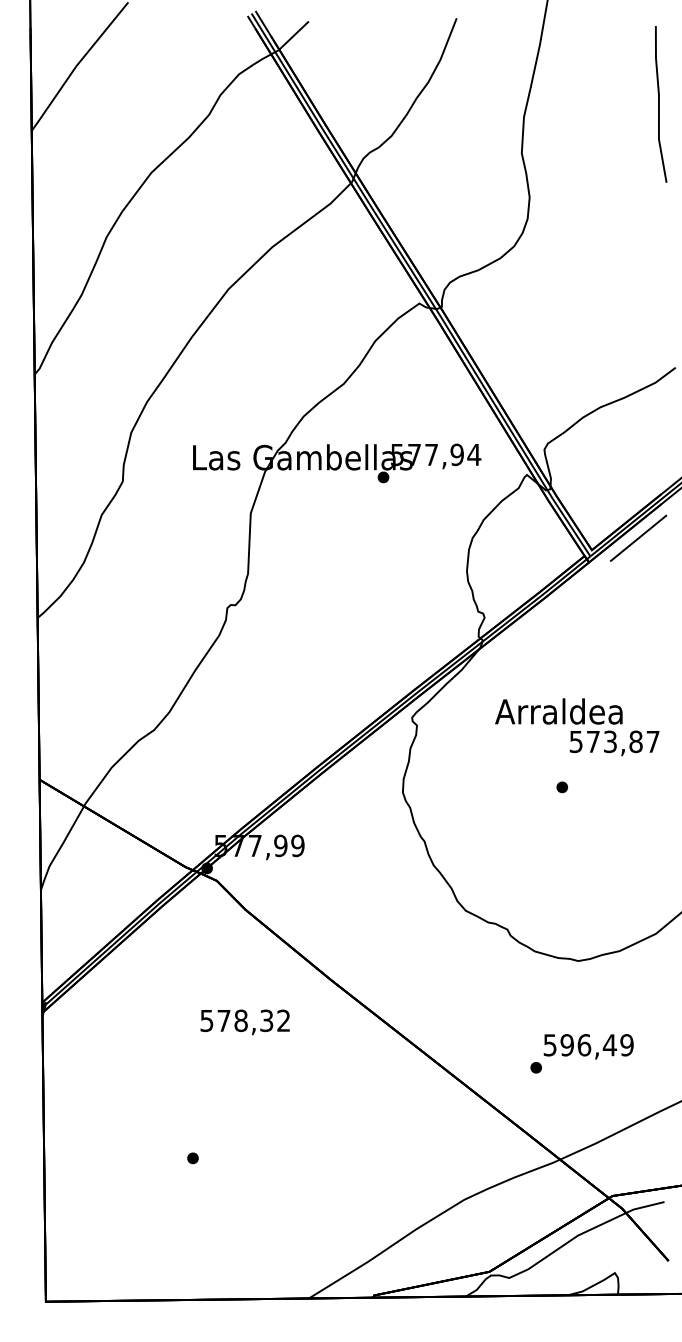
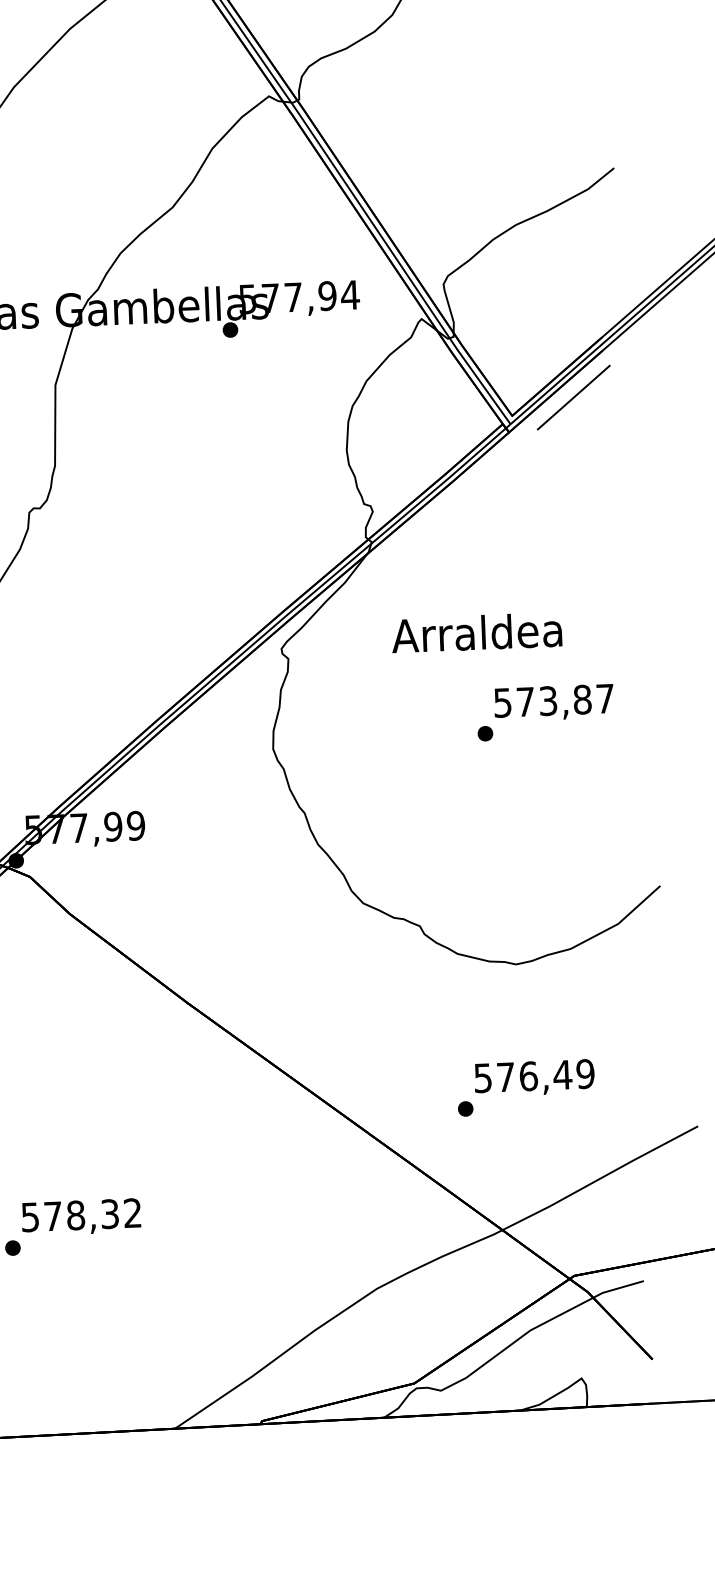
text: (614, 743) -> (553, 703), moved
text: (244, 1022) -> (80, 1217), moved
text: (566, 1045) -> (504, 1077), 596,49 -> 576,49

